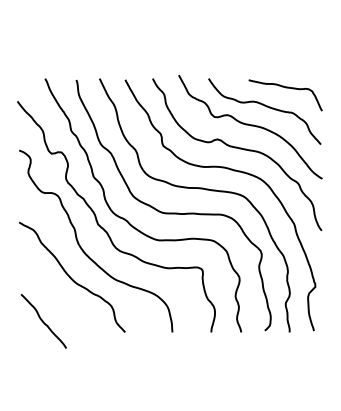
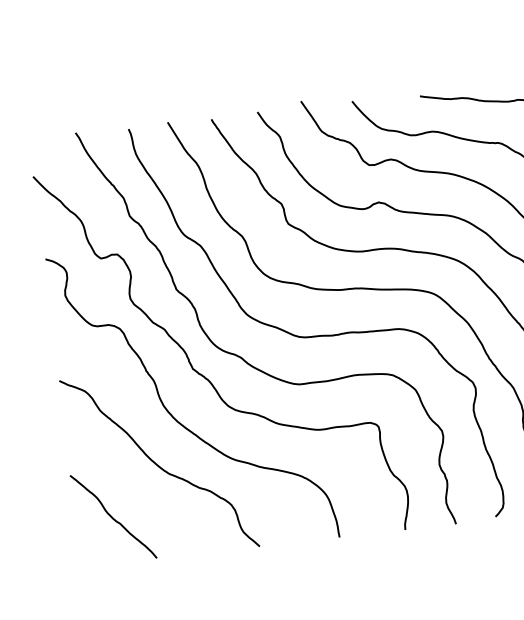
curve: (43, 321) -> (113, 517), moved

